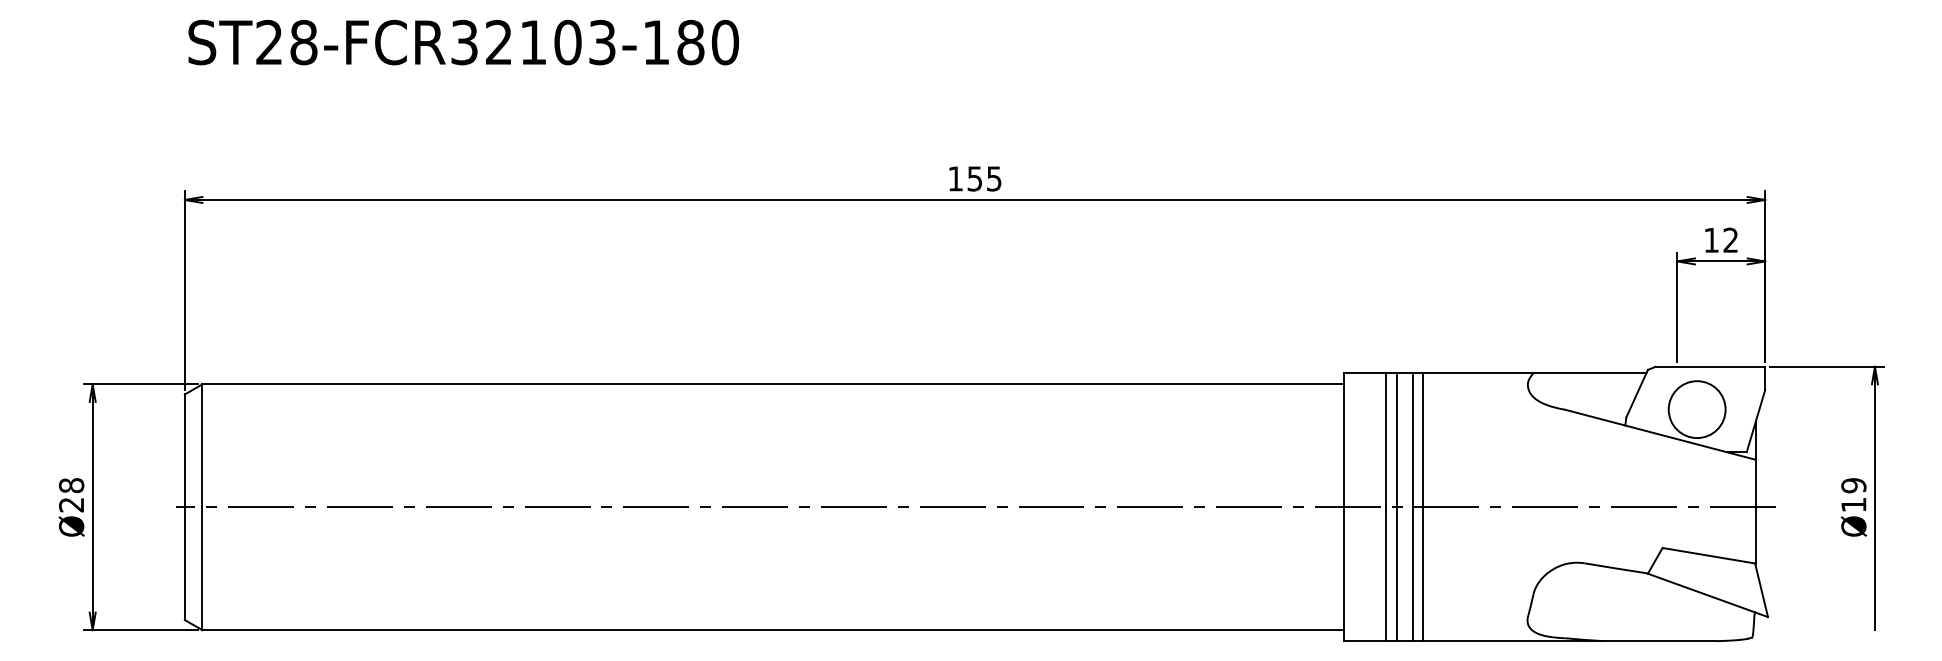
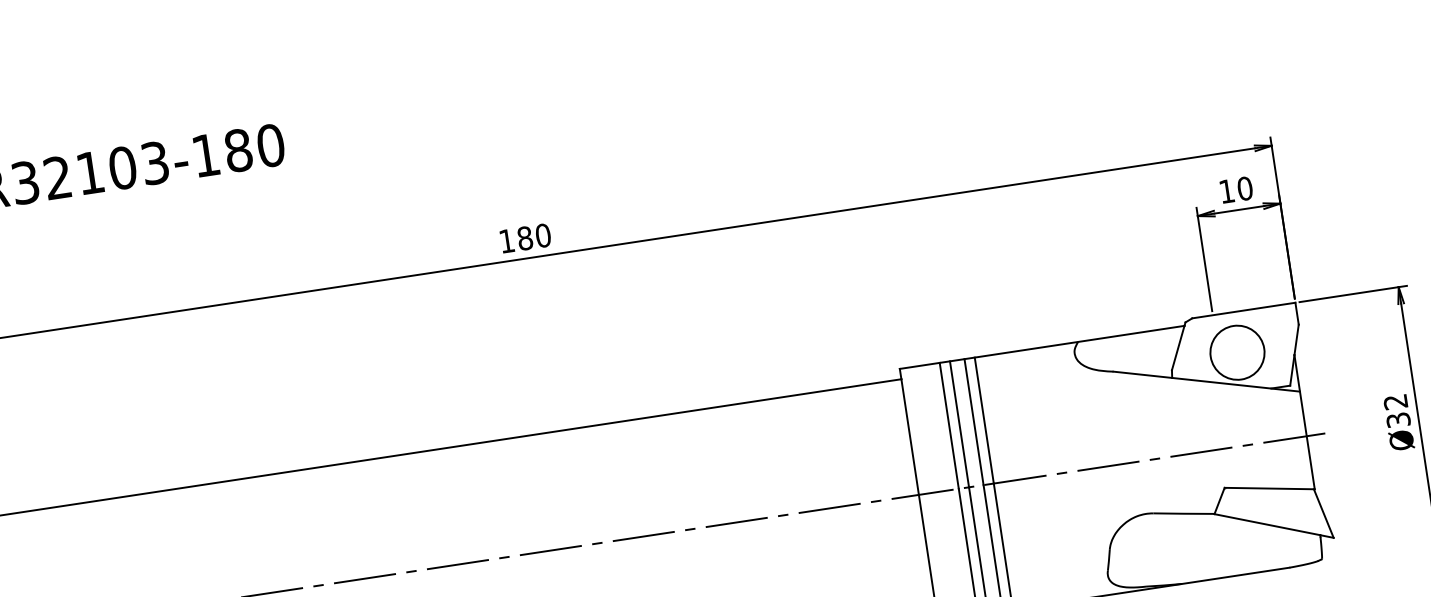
text: (984, 178) -> (534, 236), 155 -> 180
text: (1730, 239) -> (1244, 187), 12 -> 10
text: (1853, 495) -> (1396, 411), 19 -> 32

